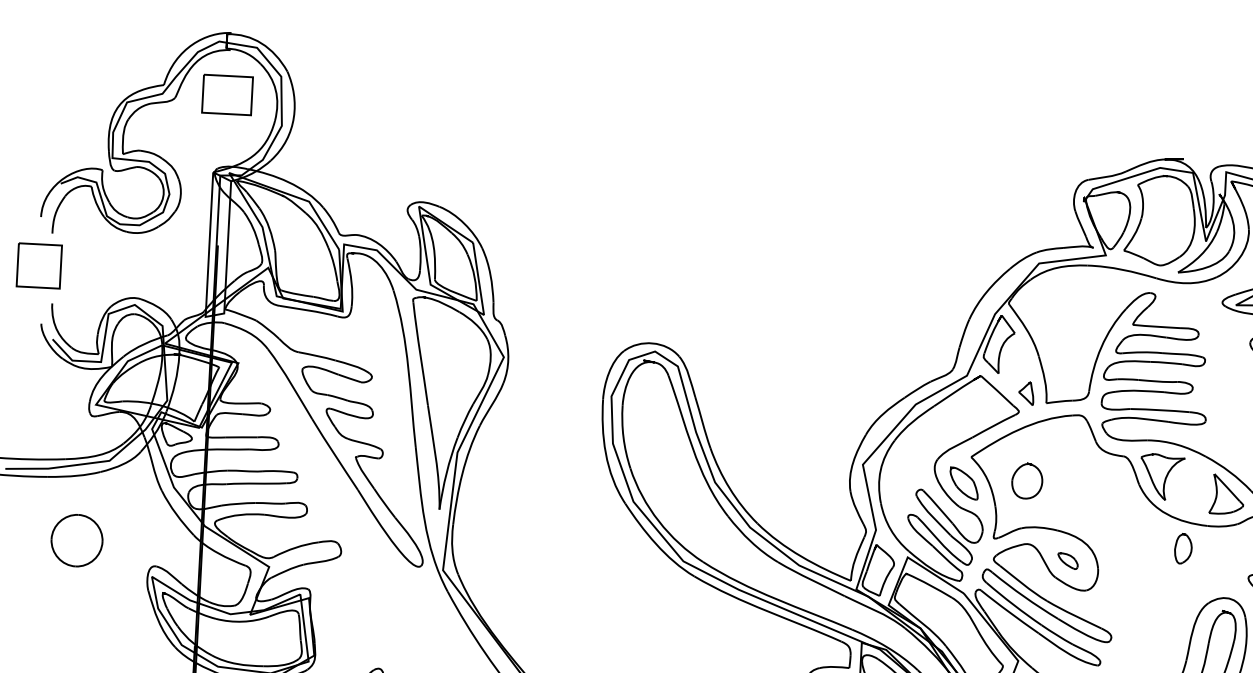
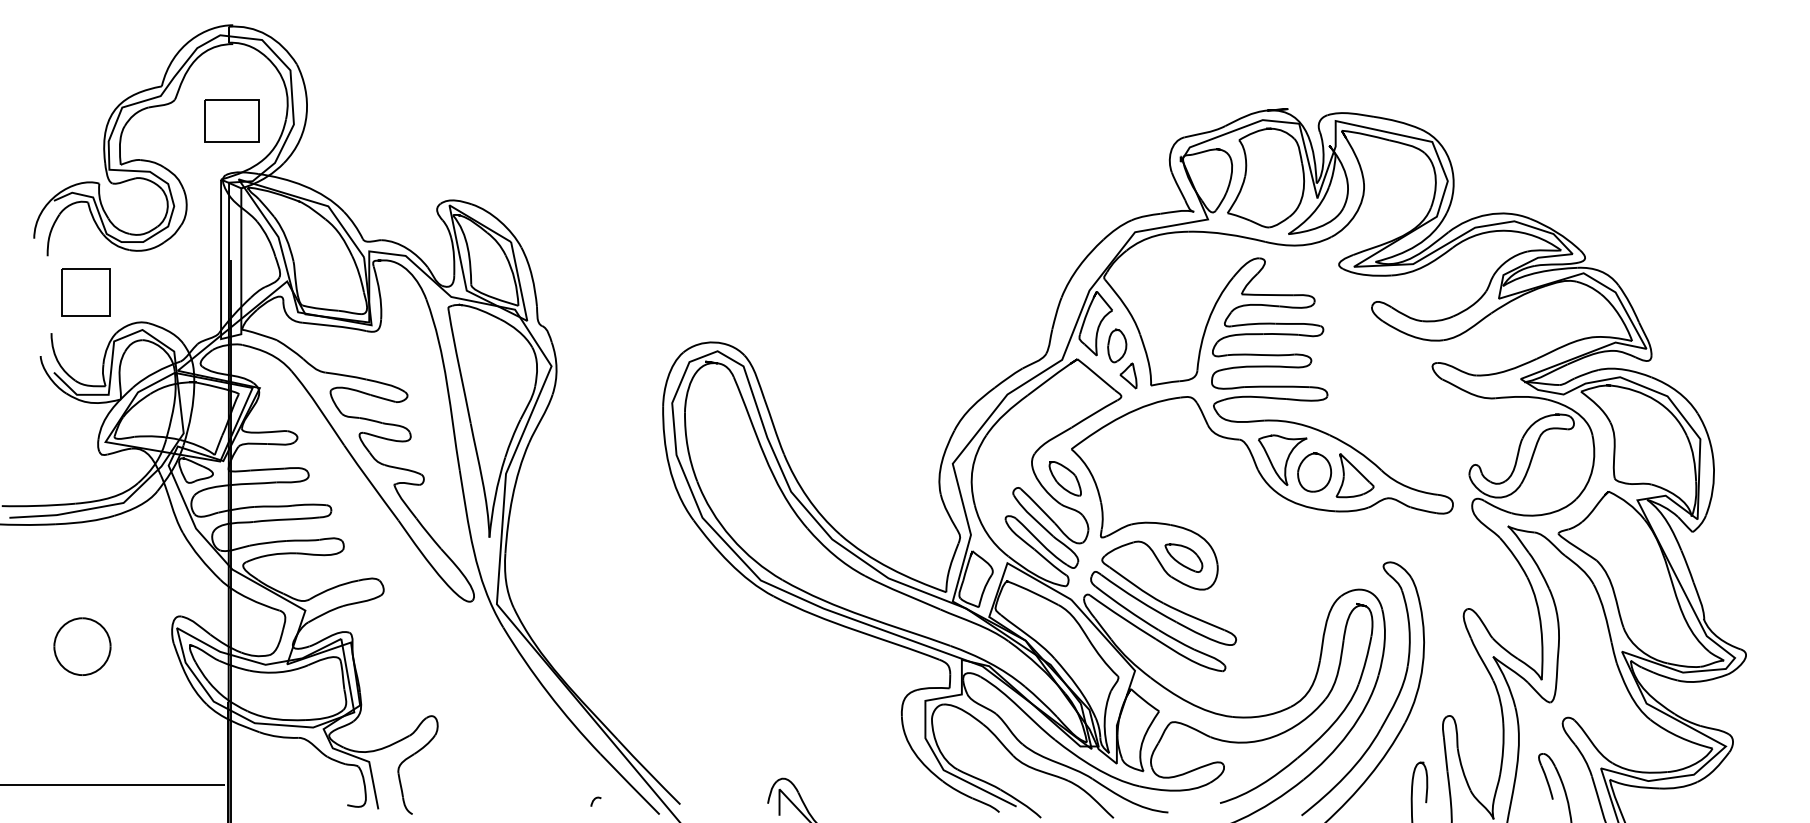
part: (226, 94) -> (231, 120), moved
part: (38, 265) -> (85, 292), moved
part: (1027, 481) -> (1314, 472), moved
part: (77, 540) -> (82, 646), moved
part: (1183, 548) -> (1117, 345), moved
part: (1067, 560) -> (1183, 557), size x1.67

